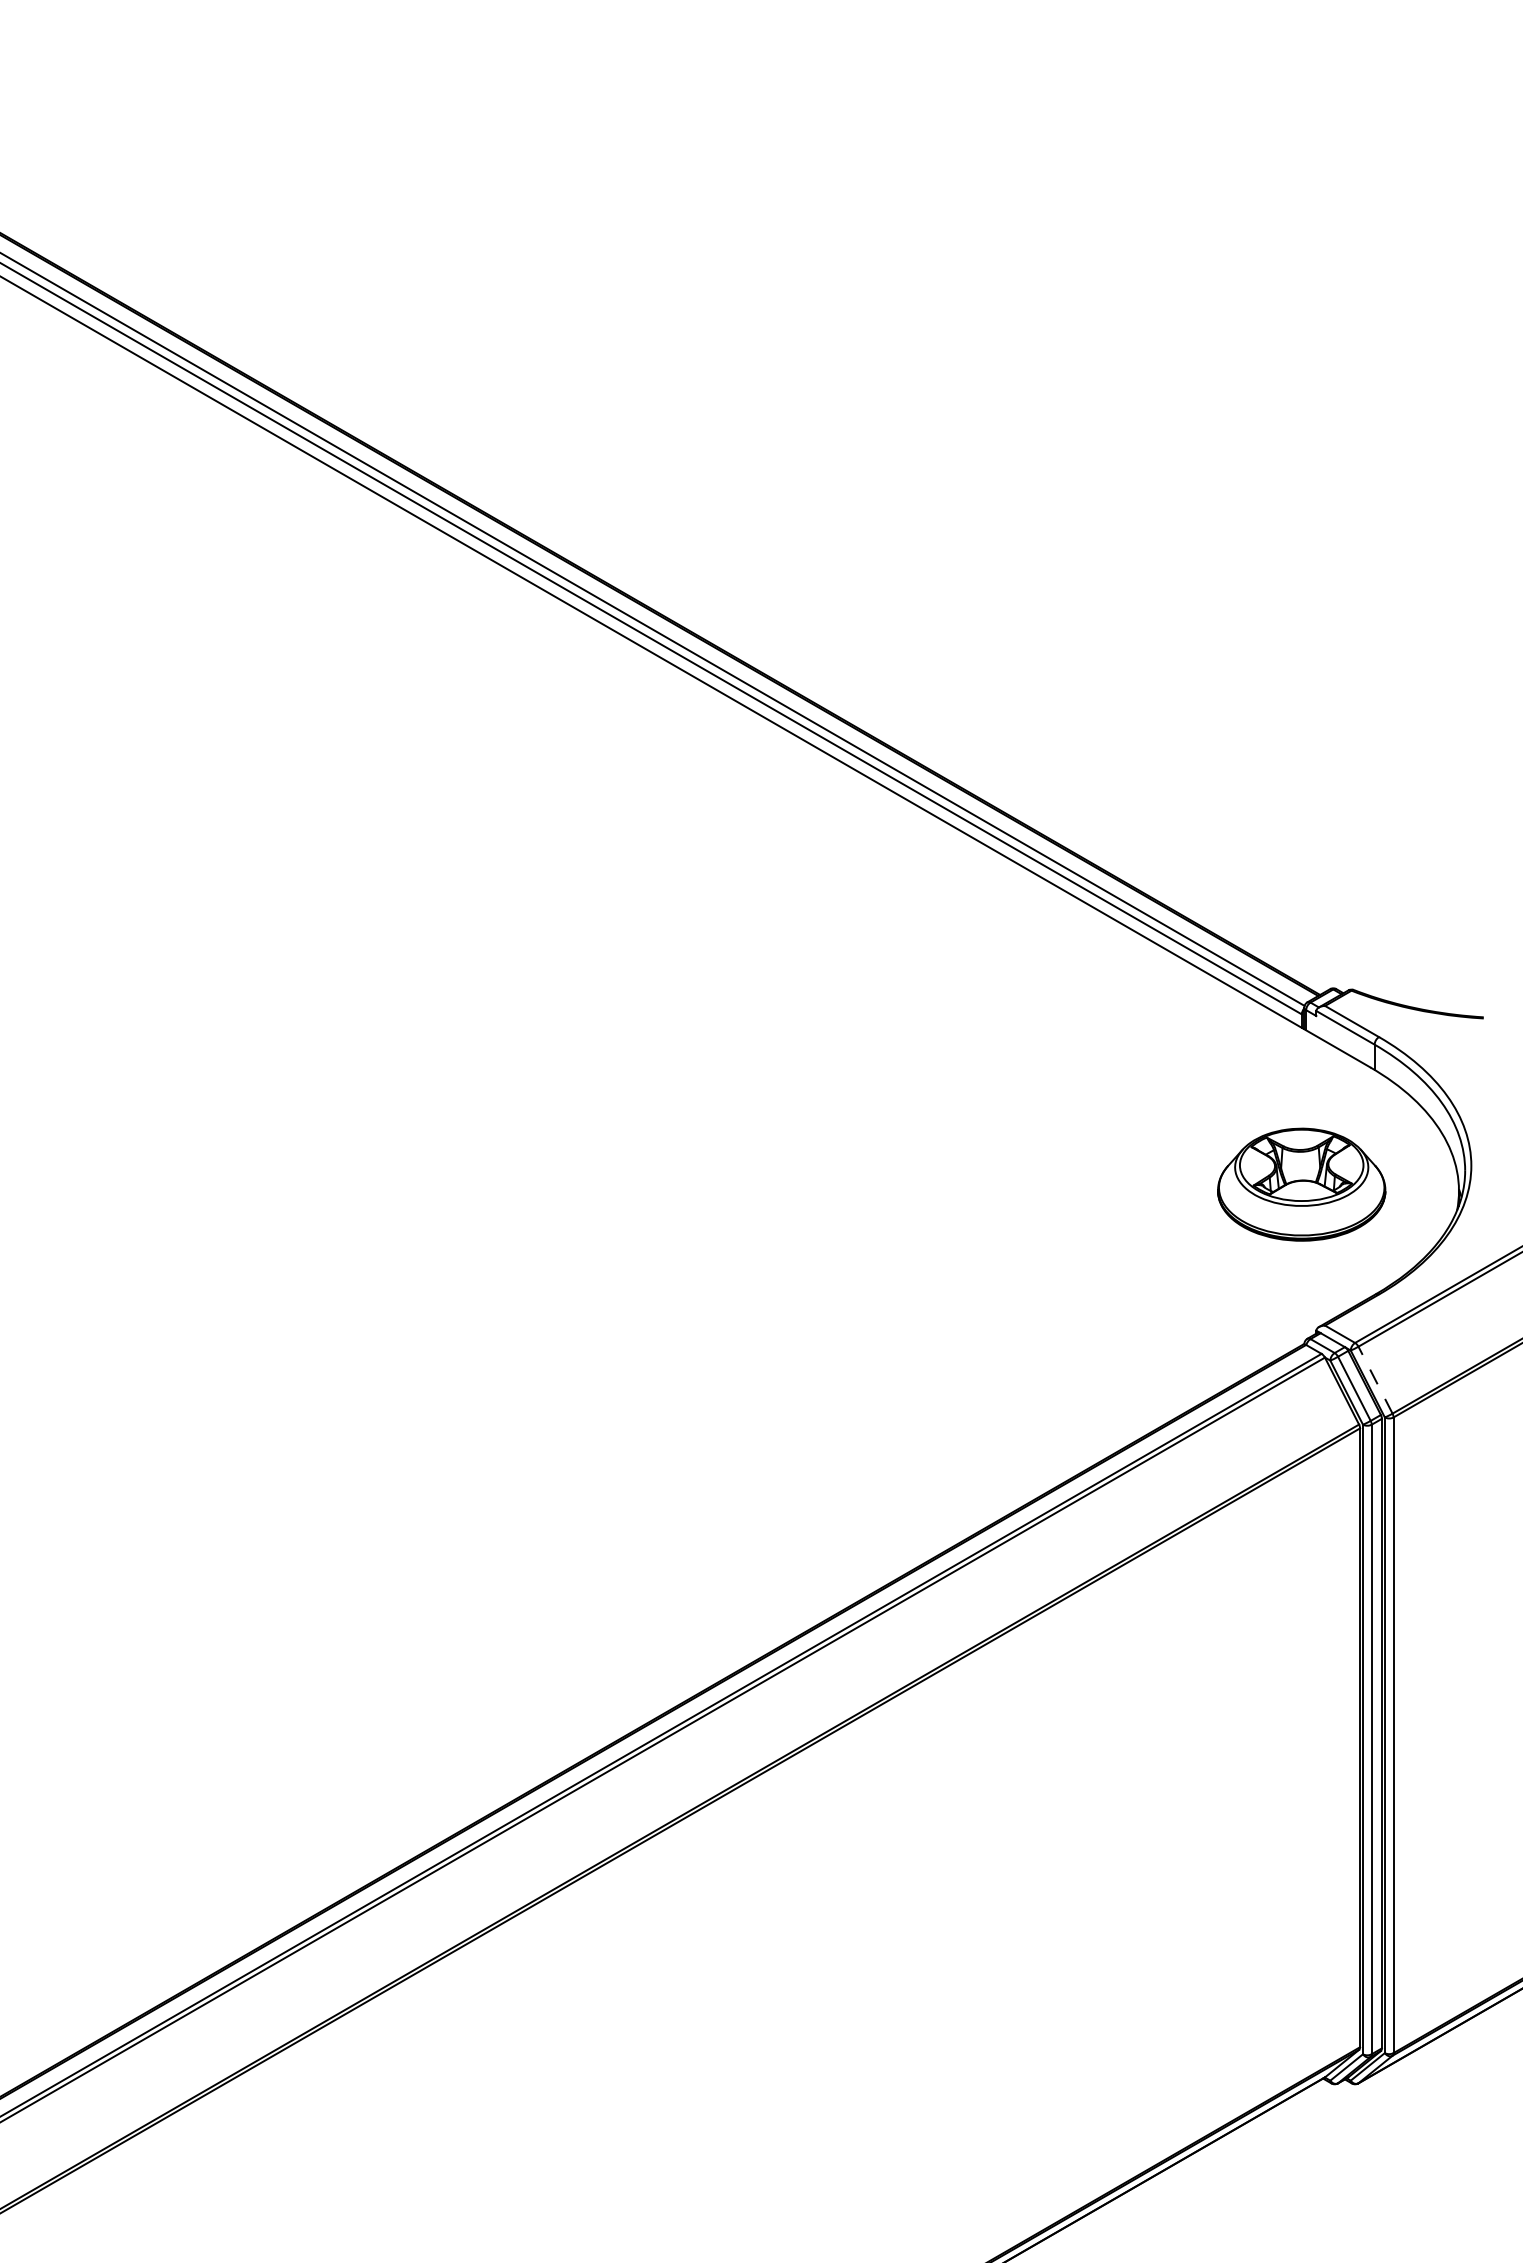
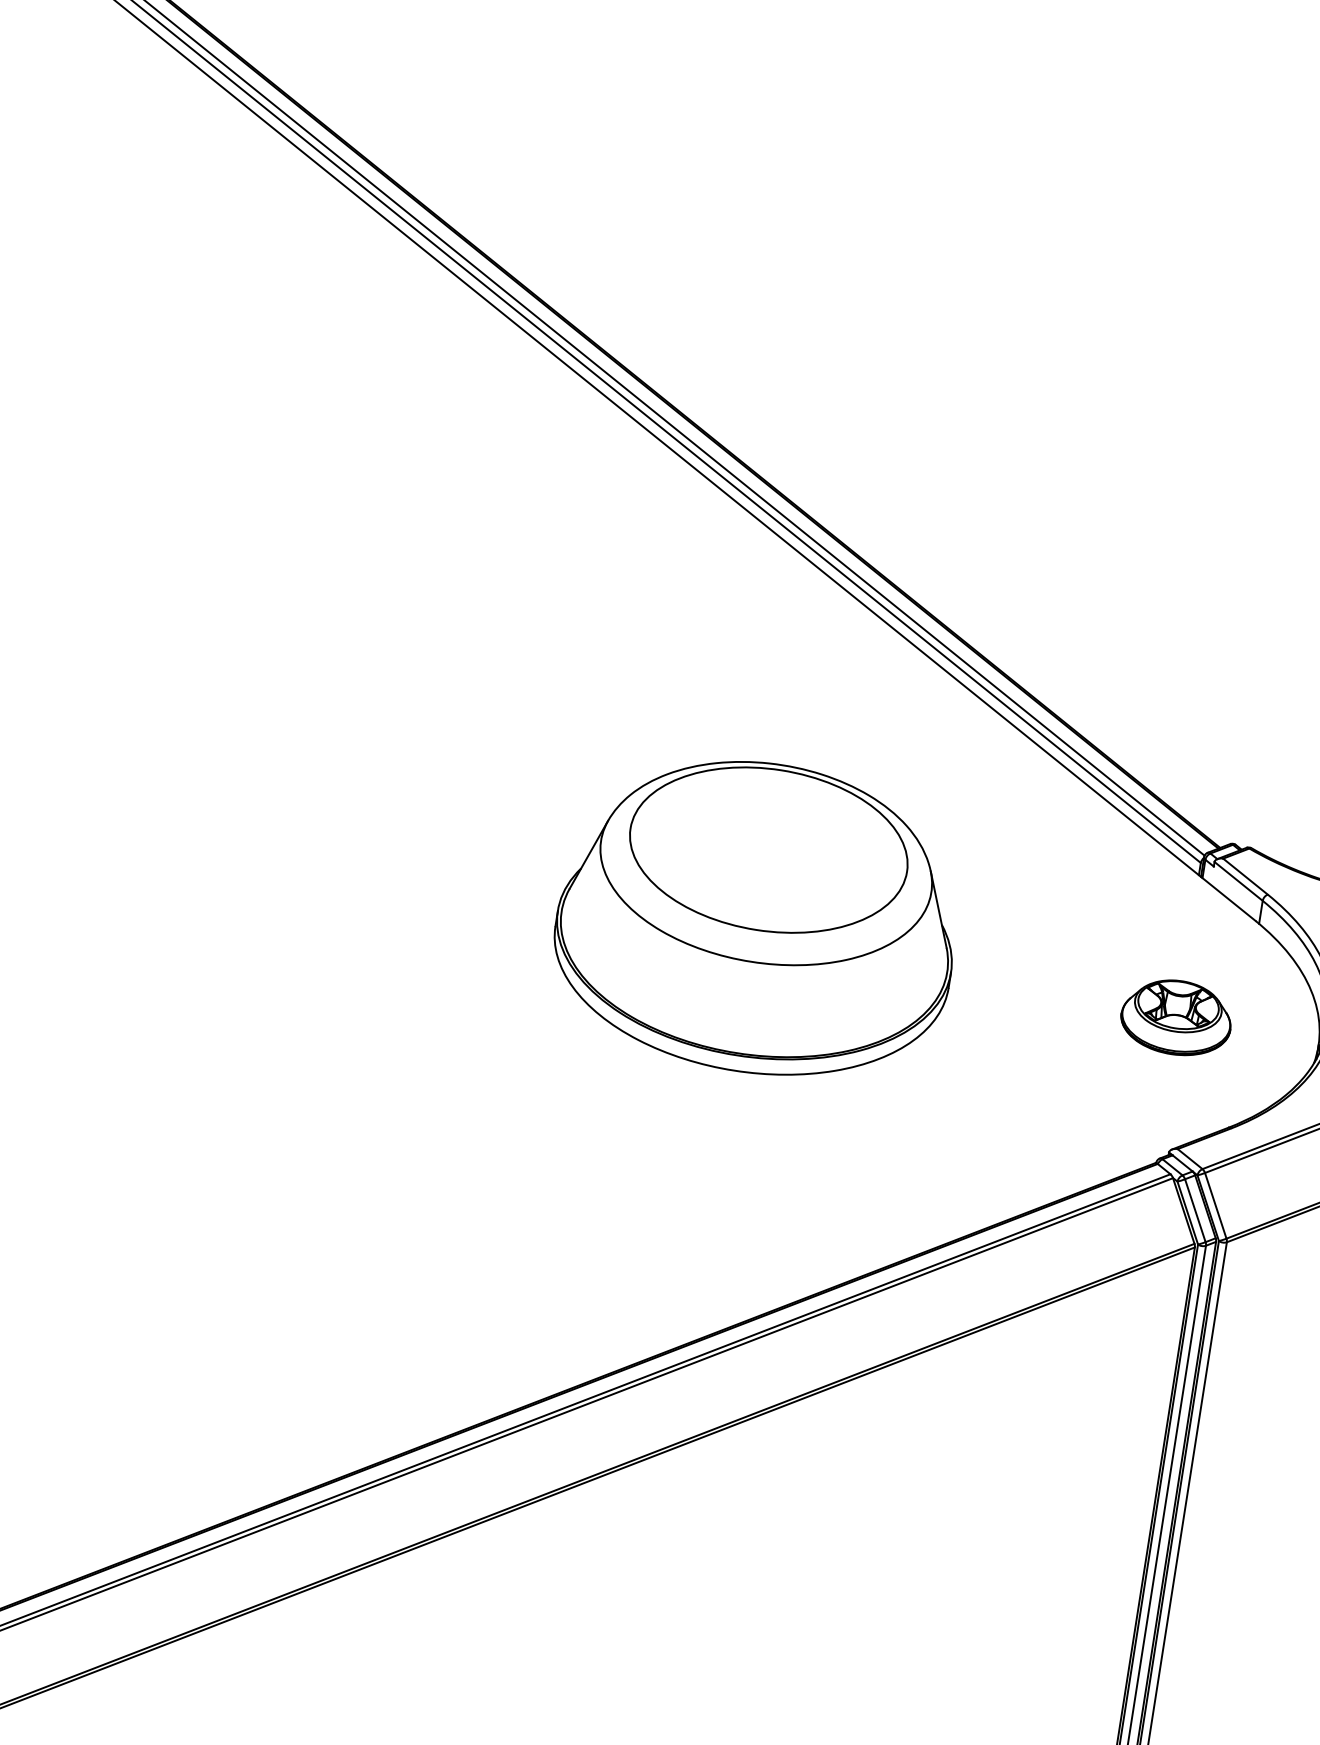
part: (835, 1147) -> (758, 917), added
part: (1301, 1184) -> (1176, 1017), size x0.71
line: (1375, 1380) -> (1215, 1206), dashed -> solid

